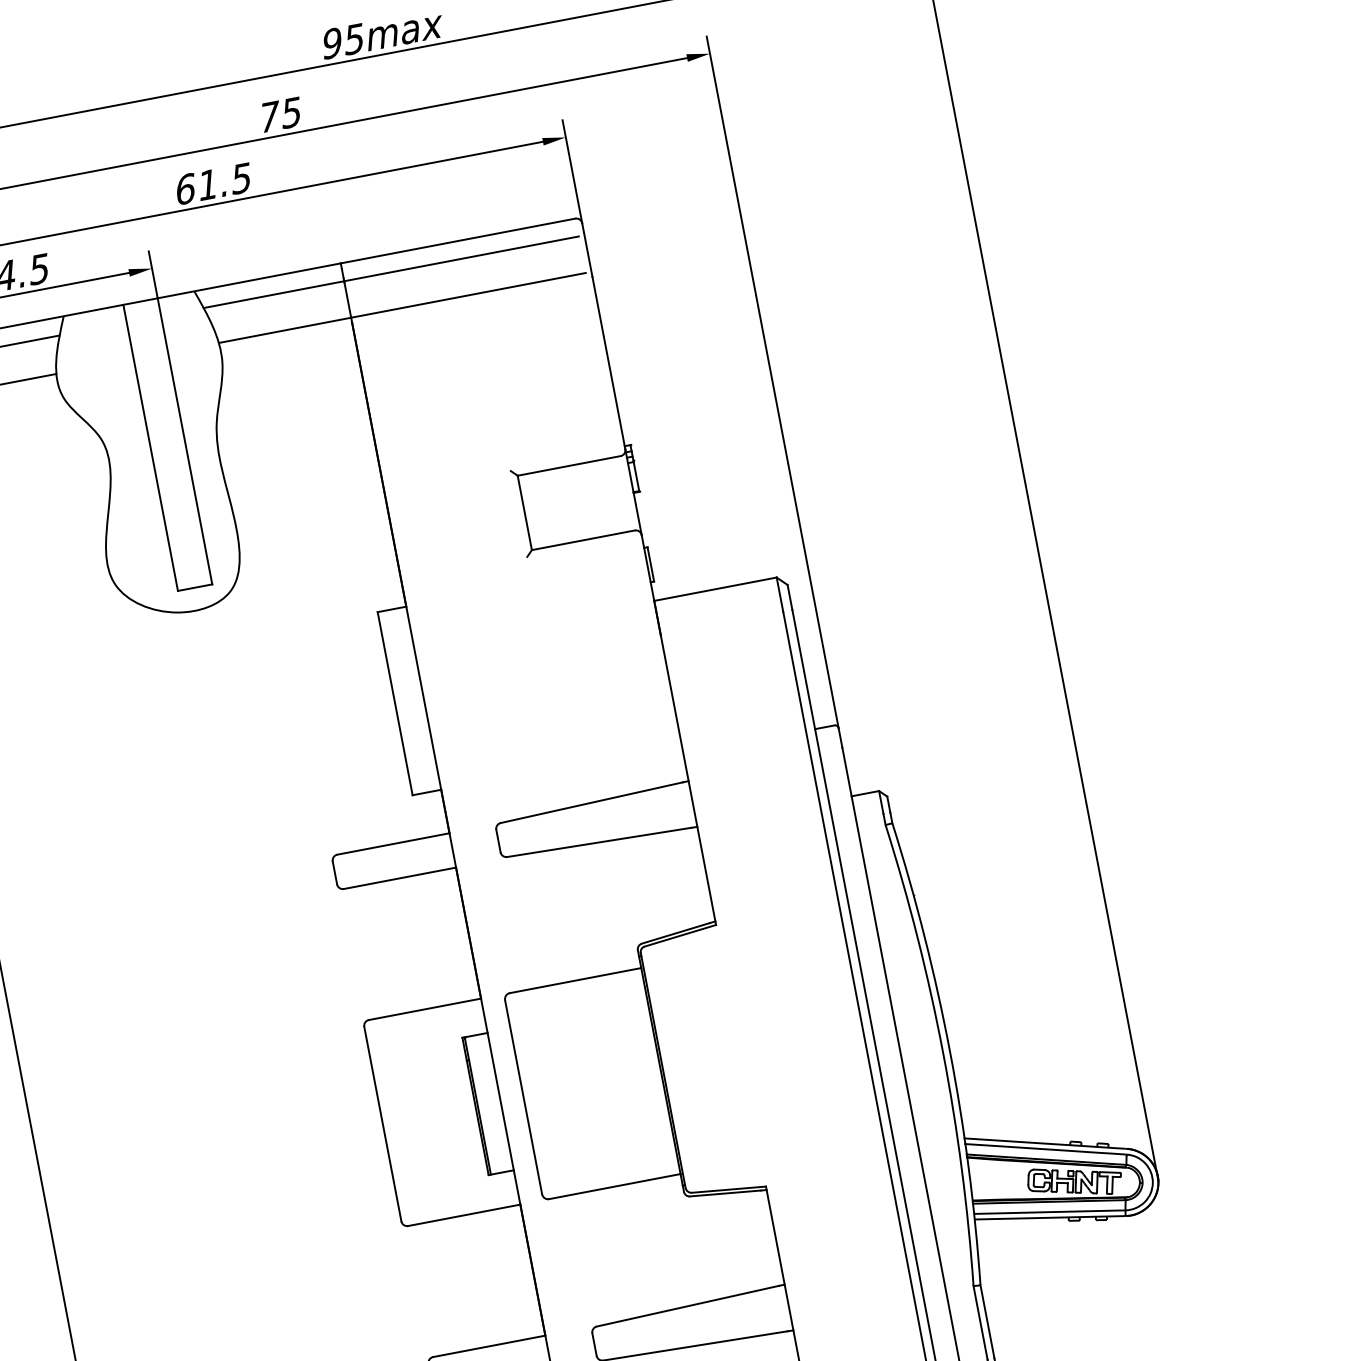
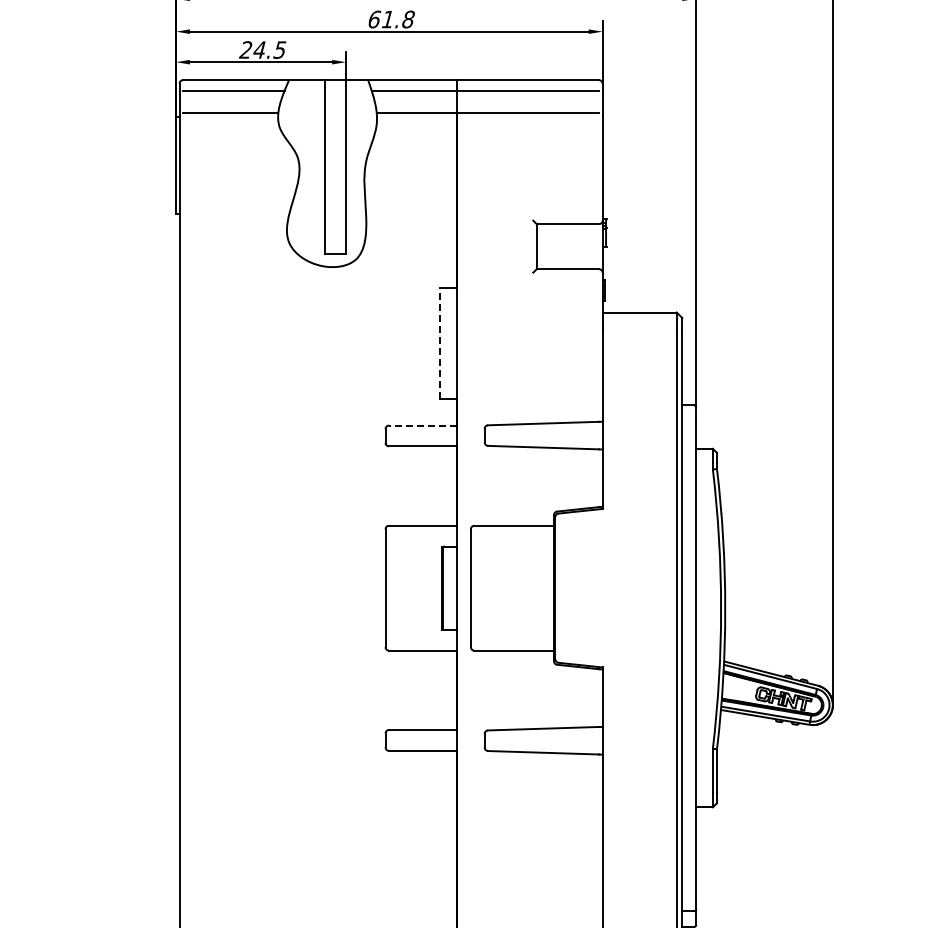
text: (240, 178) -> (407, 19), 61.5 -> 61.8
line: (394, 703) -> (439, 343), solid -> dashed
line: (392, 843) -> (422, 425), solid -> dashed

